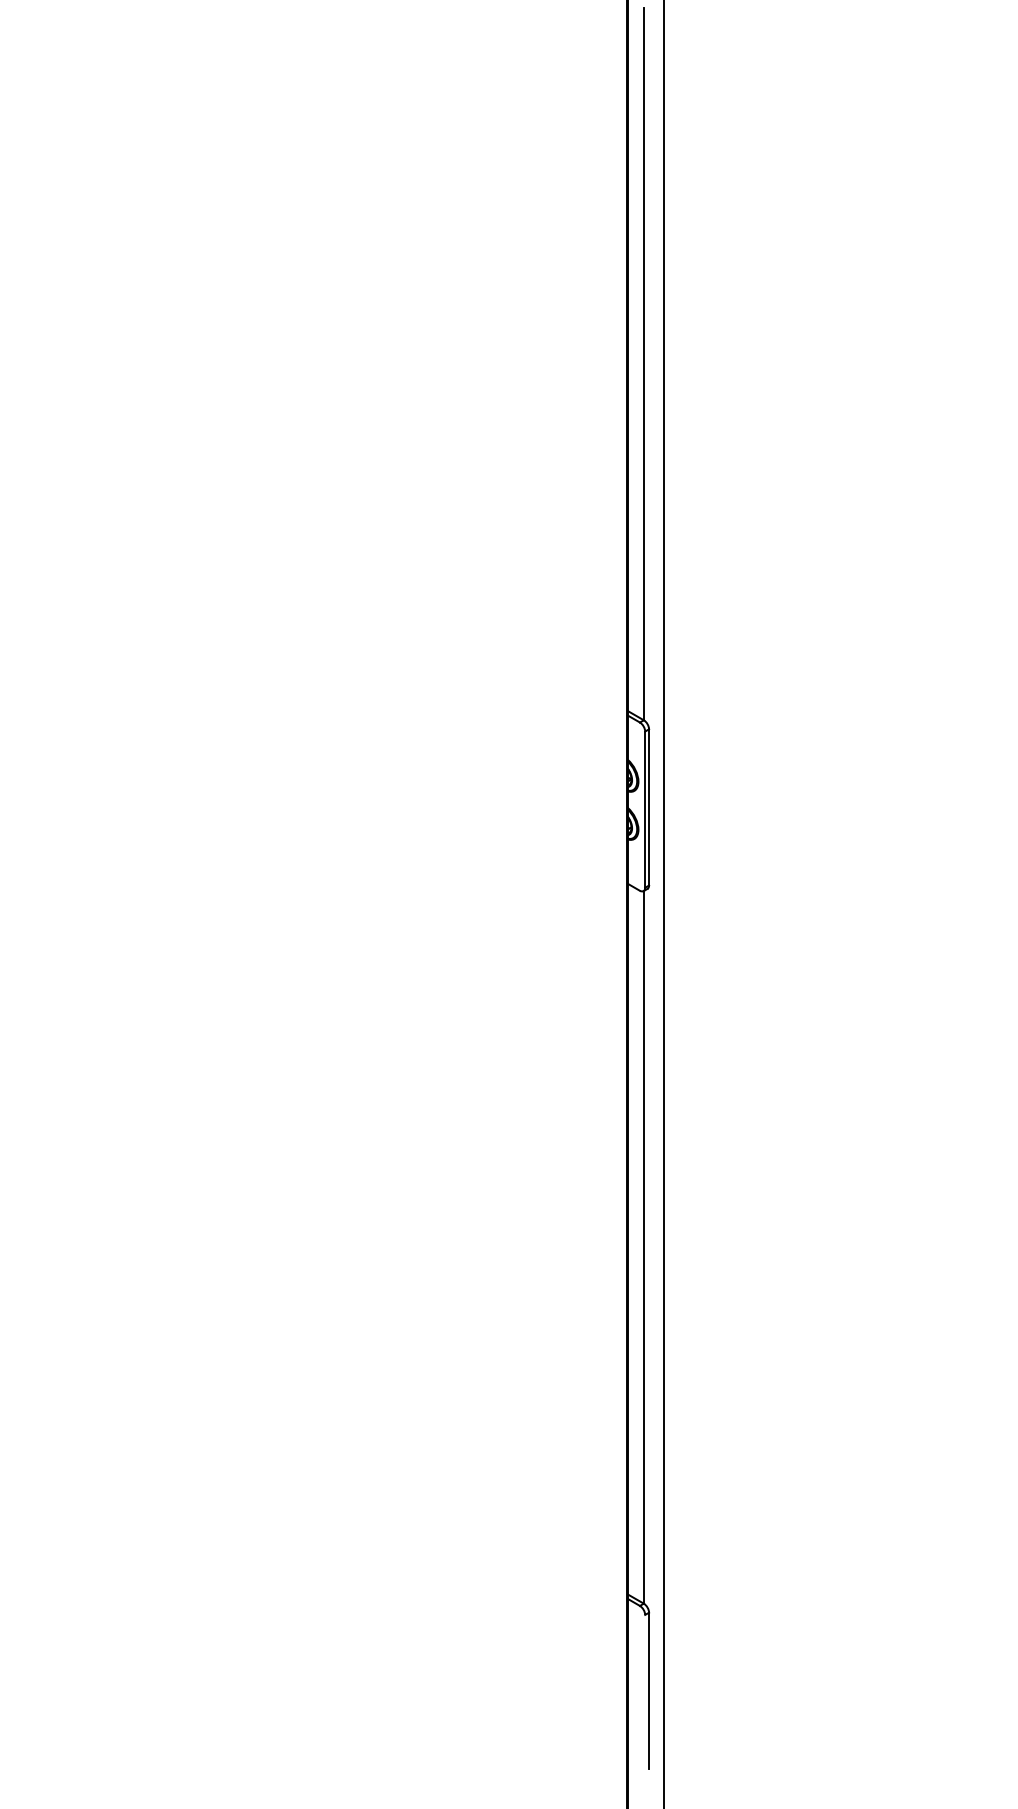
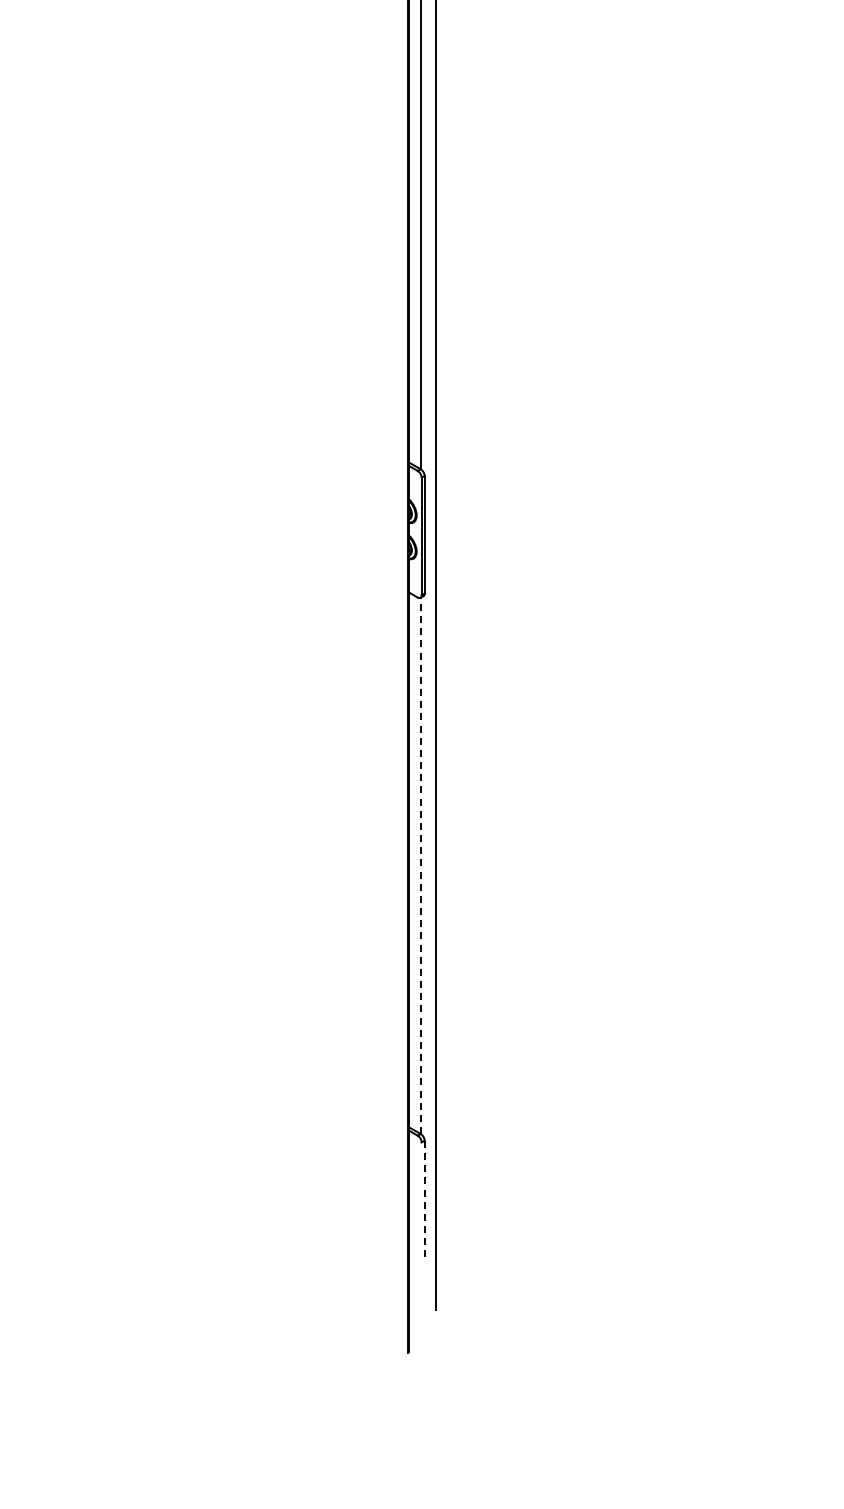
line: (643, 1246) -> (420, 865), solid -> dashed
line: (648, 1690) -> (424, 1199), solid -> dashed

